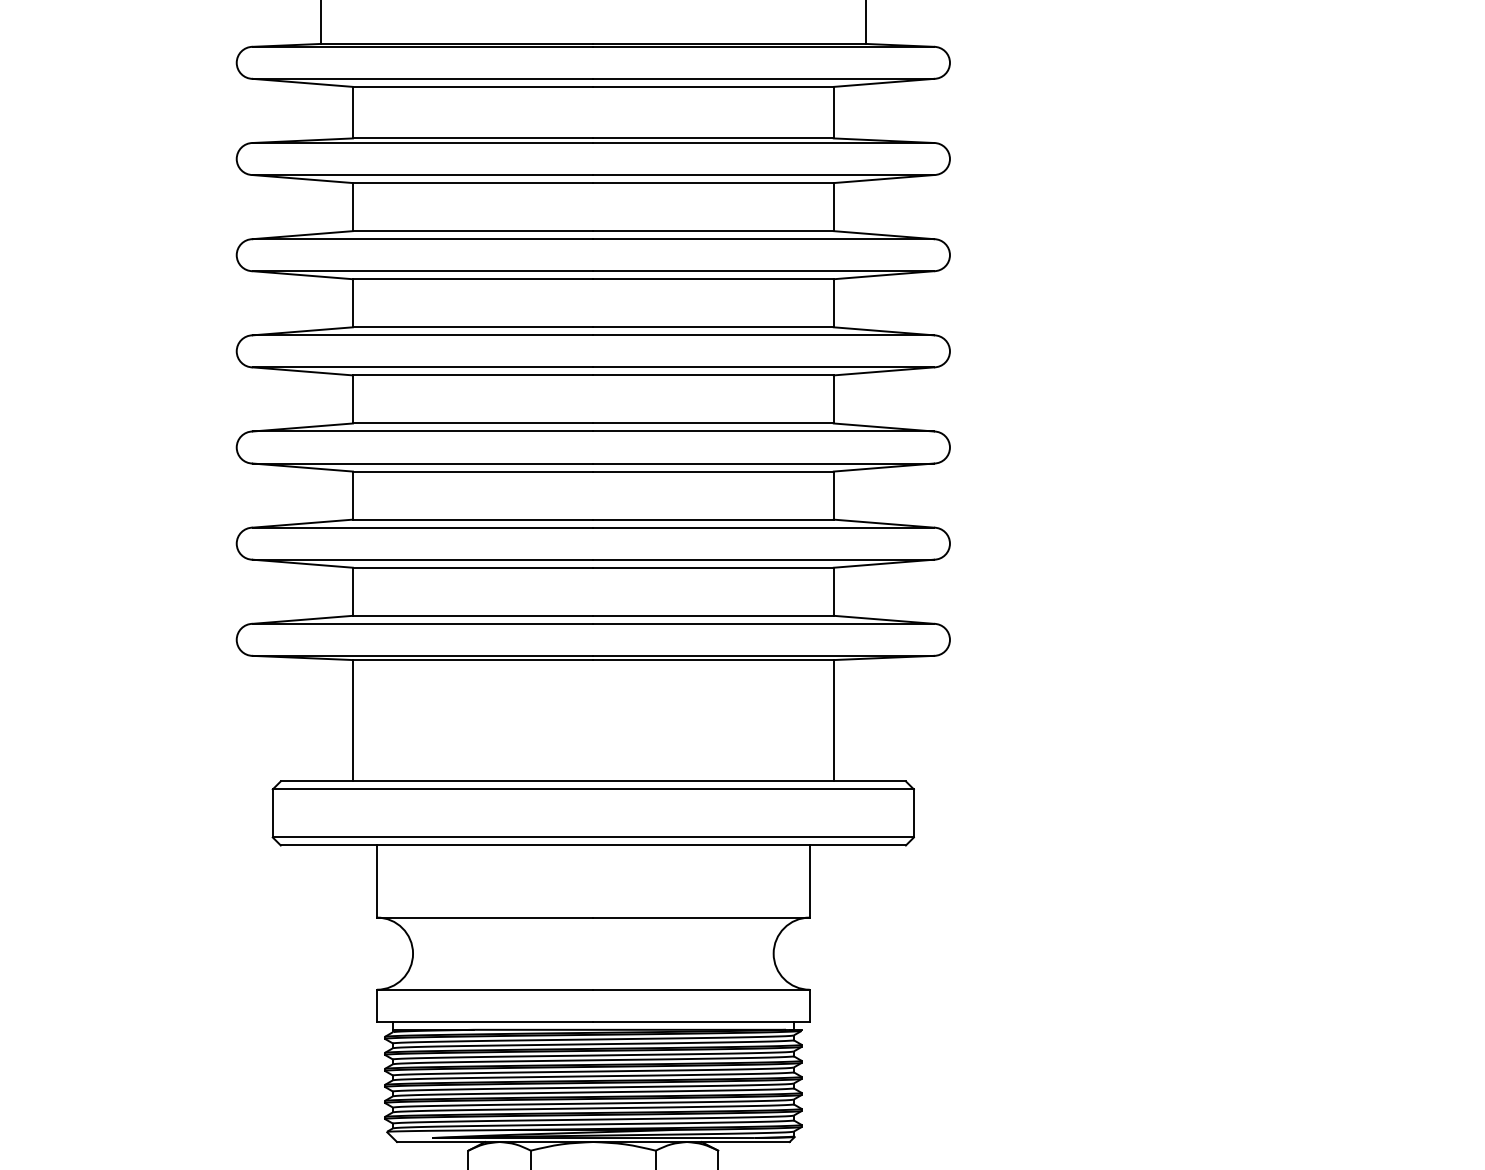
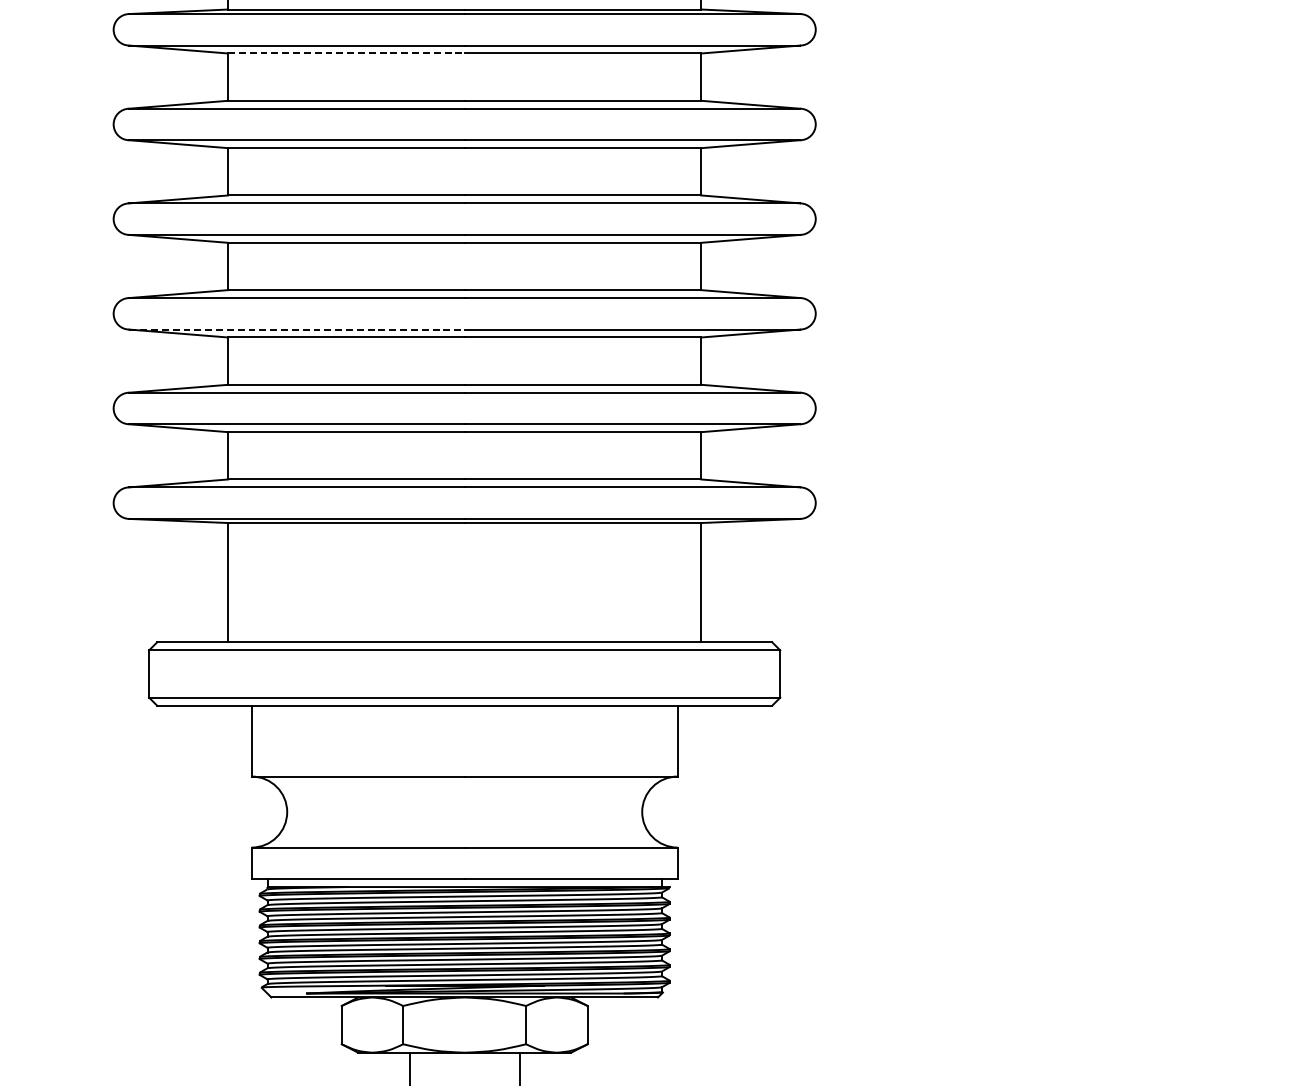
line: (473, 183) -> (346, 53), solid -> dashed
line: (423, 463) -> (297, 329), solid -> dashed

